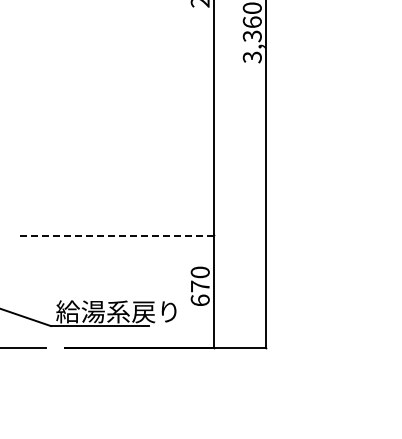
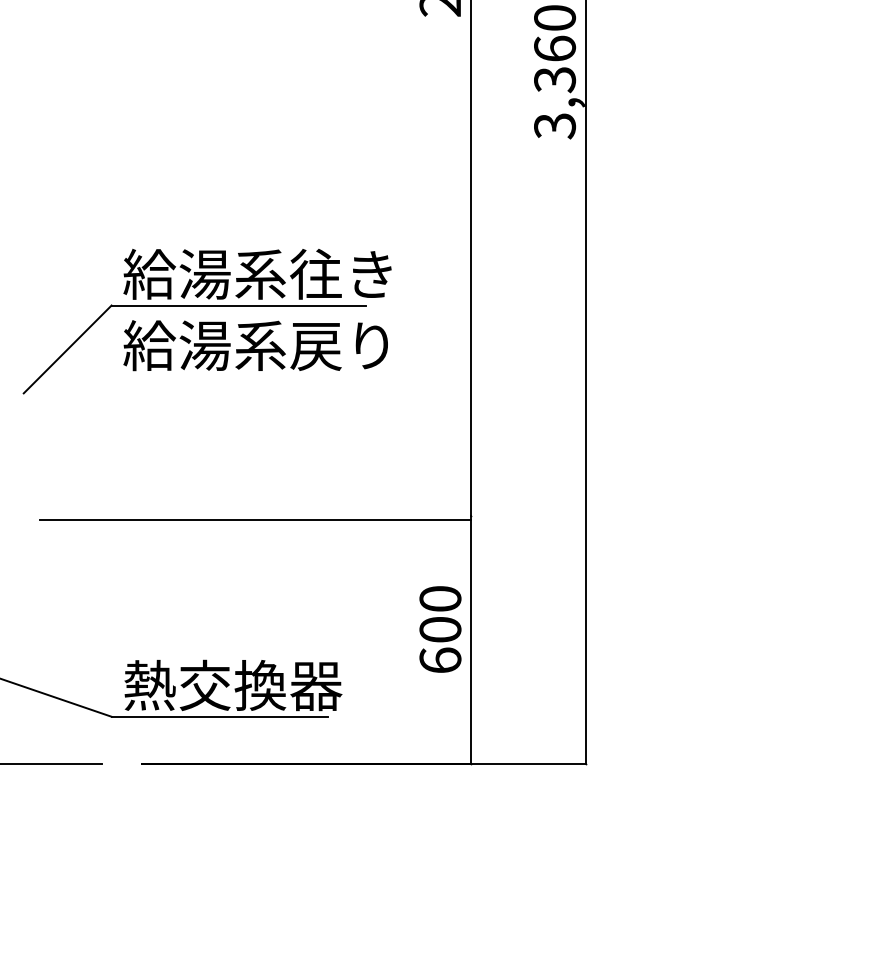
part: (93, 146) -> (205, 321), added
line: (116, 236) -> (256, 519), dashed -> solid
text: (199, 286) -> (438, 629), 670 -> 600
text: (116, 311) -> (256, 684), 給湯系戻り -> 熱交換器

